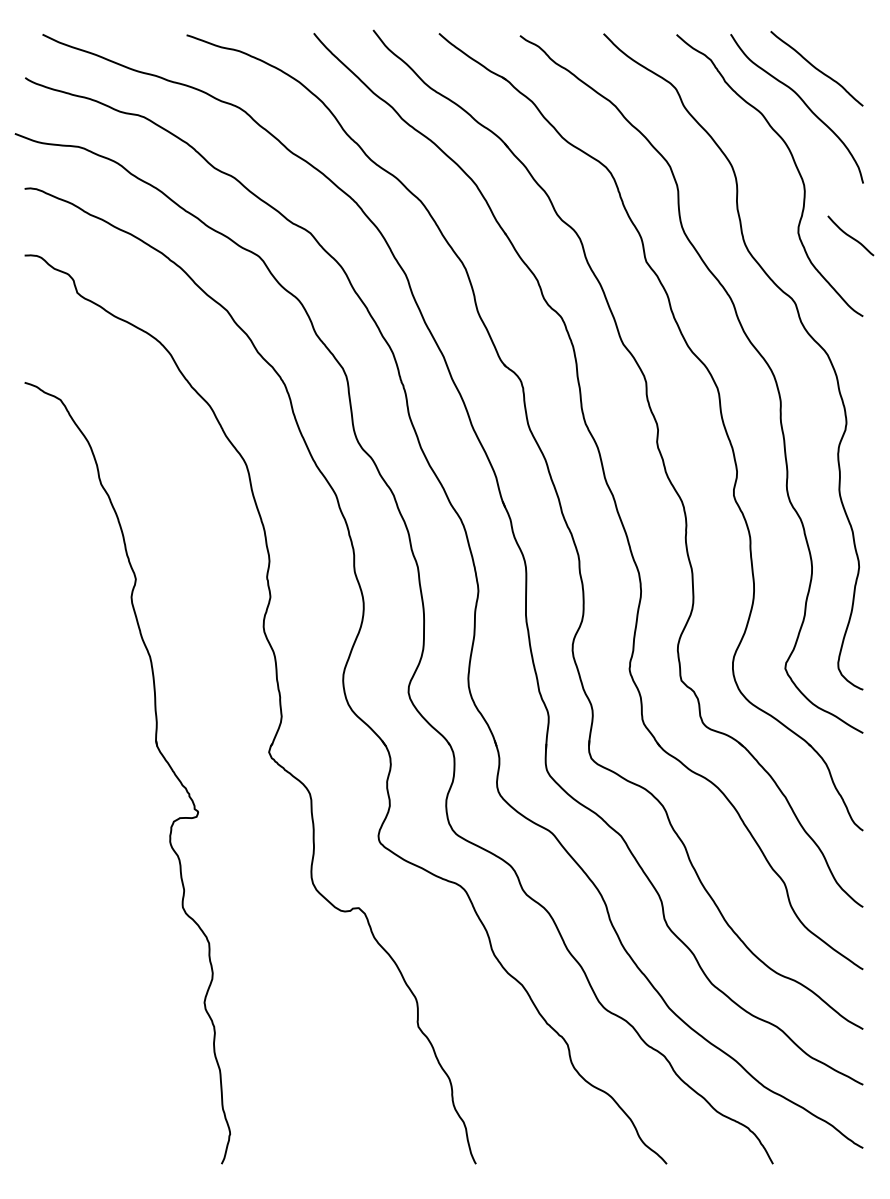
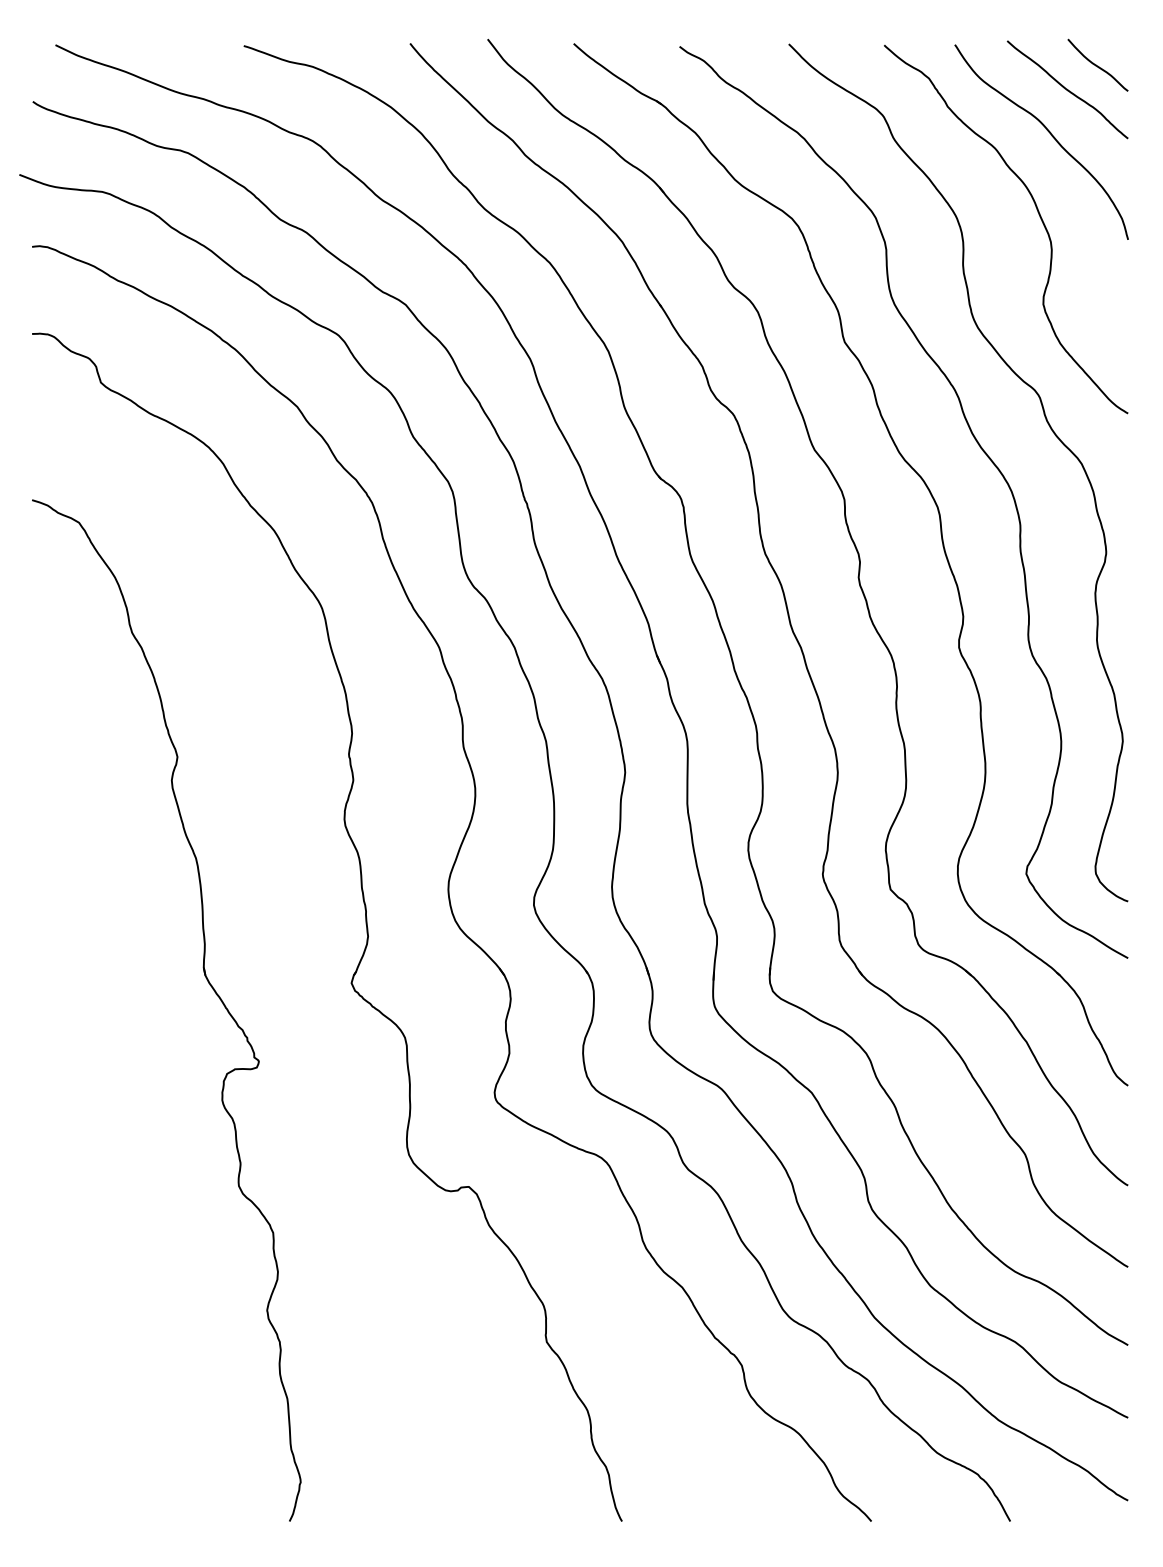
curve: (849, 235) -> (1096, 64), moved

